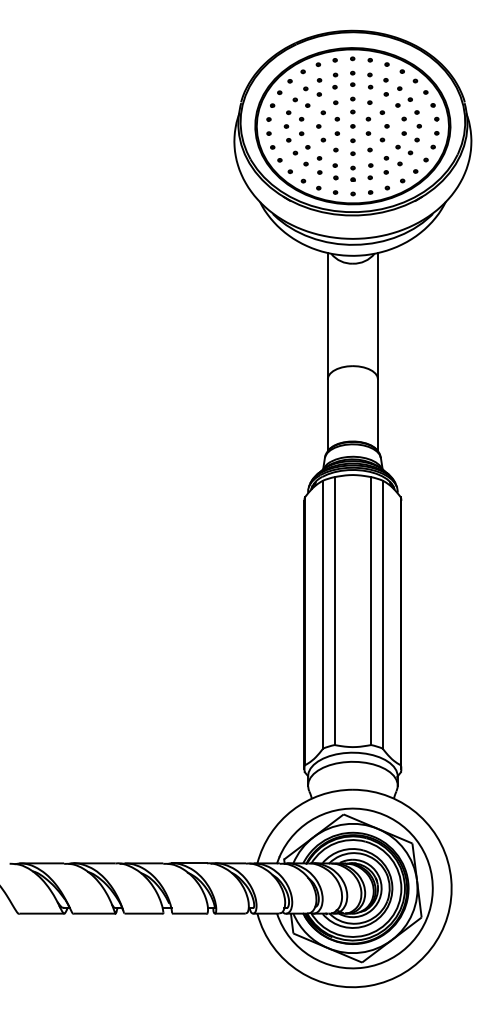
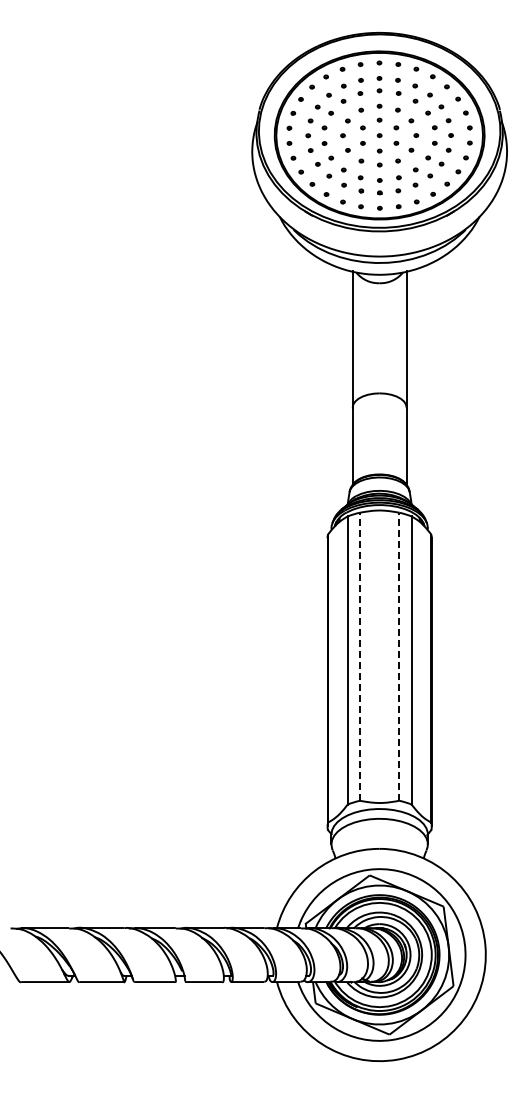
line: (334, 610) -> (359, 656), solid -> dashed
line: (371, 610) -> (399, 656), solid -> dashed

